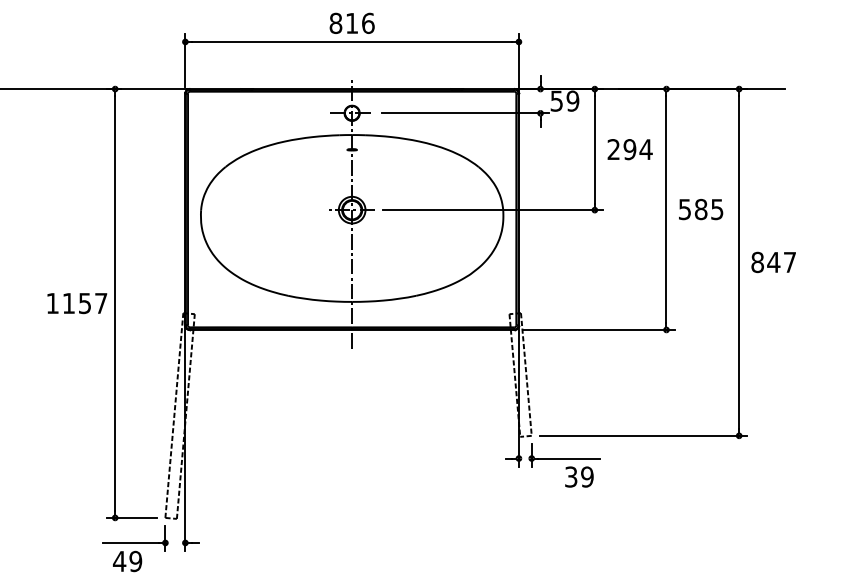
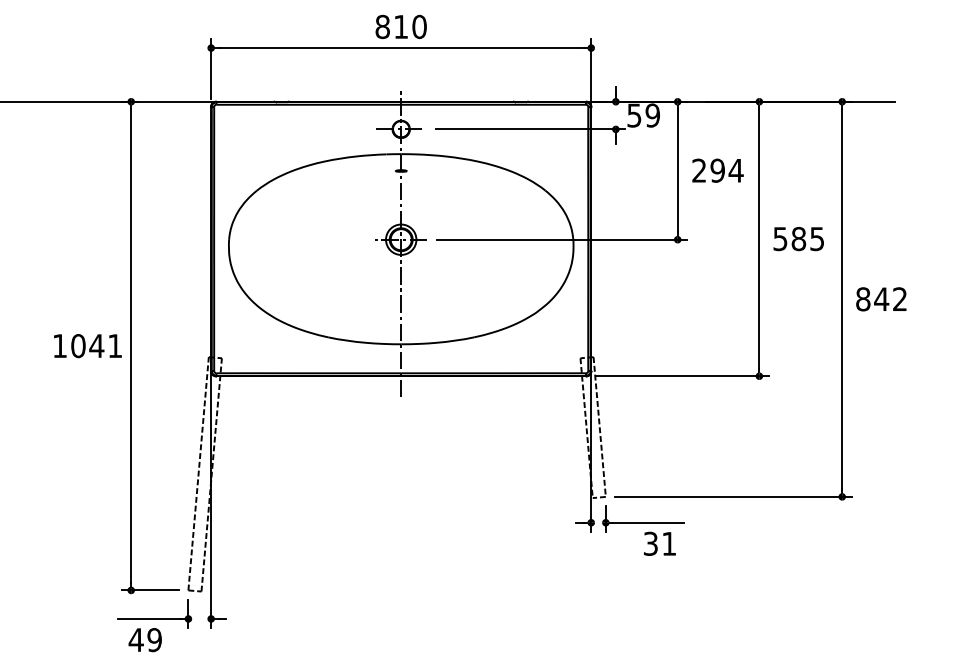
text: (368, 23) -> (419, 26), 816 -> 810
text: (789, 261) -> (899, 298), 847 -> 842
text: (84, 303) -> (96, 346), 1157 -> 1041
text: (587, 476) -> (669, 543), 39 -> 31

